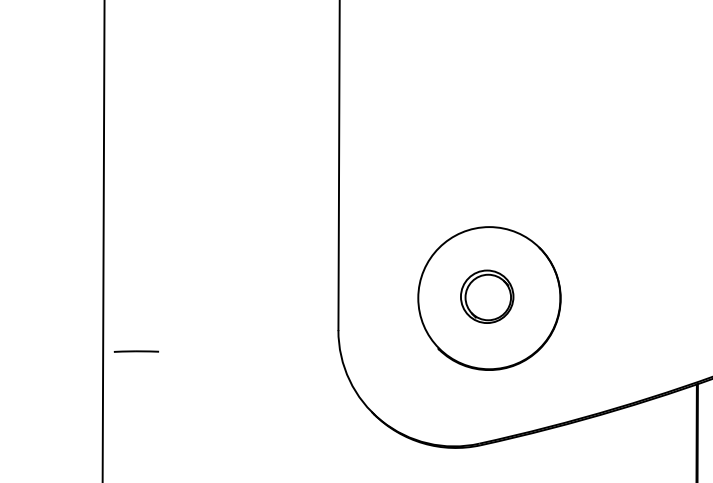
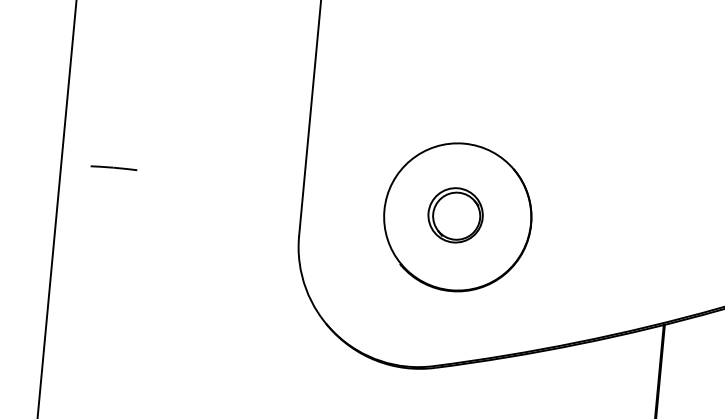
line: (135, 351) -> (112, 167), moved

